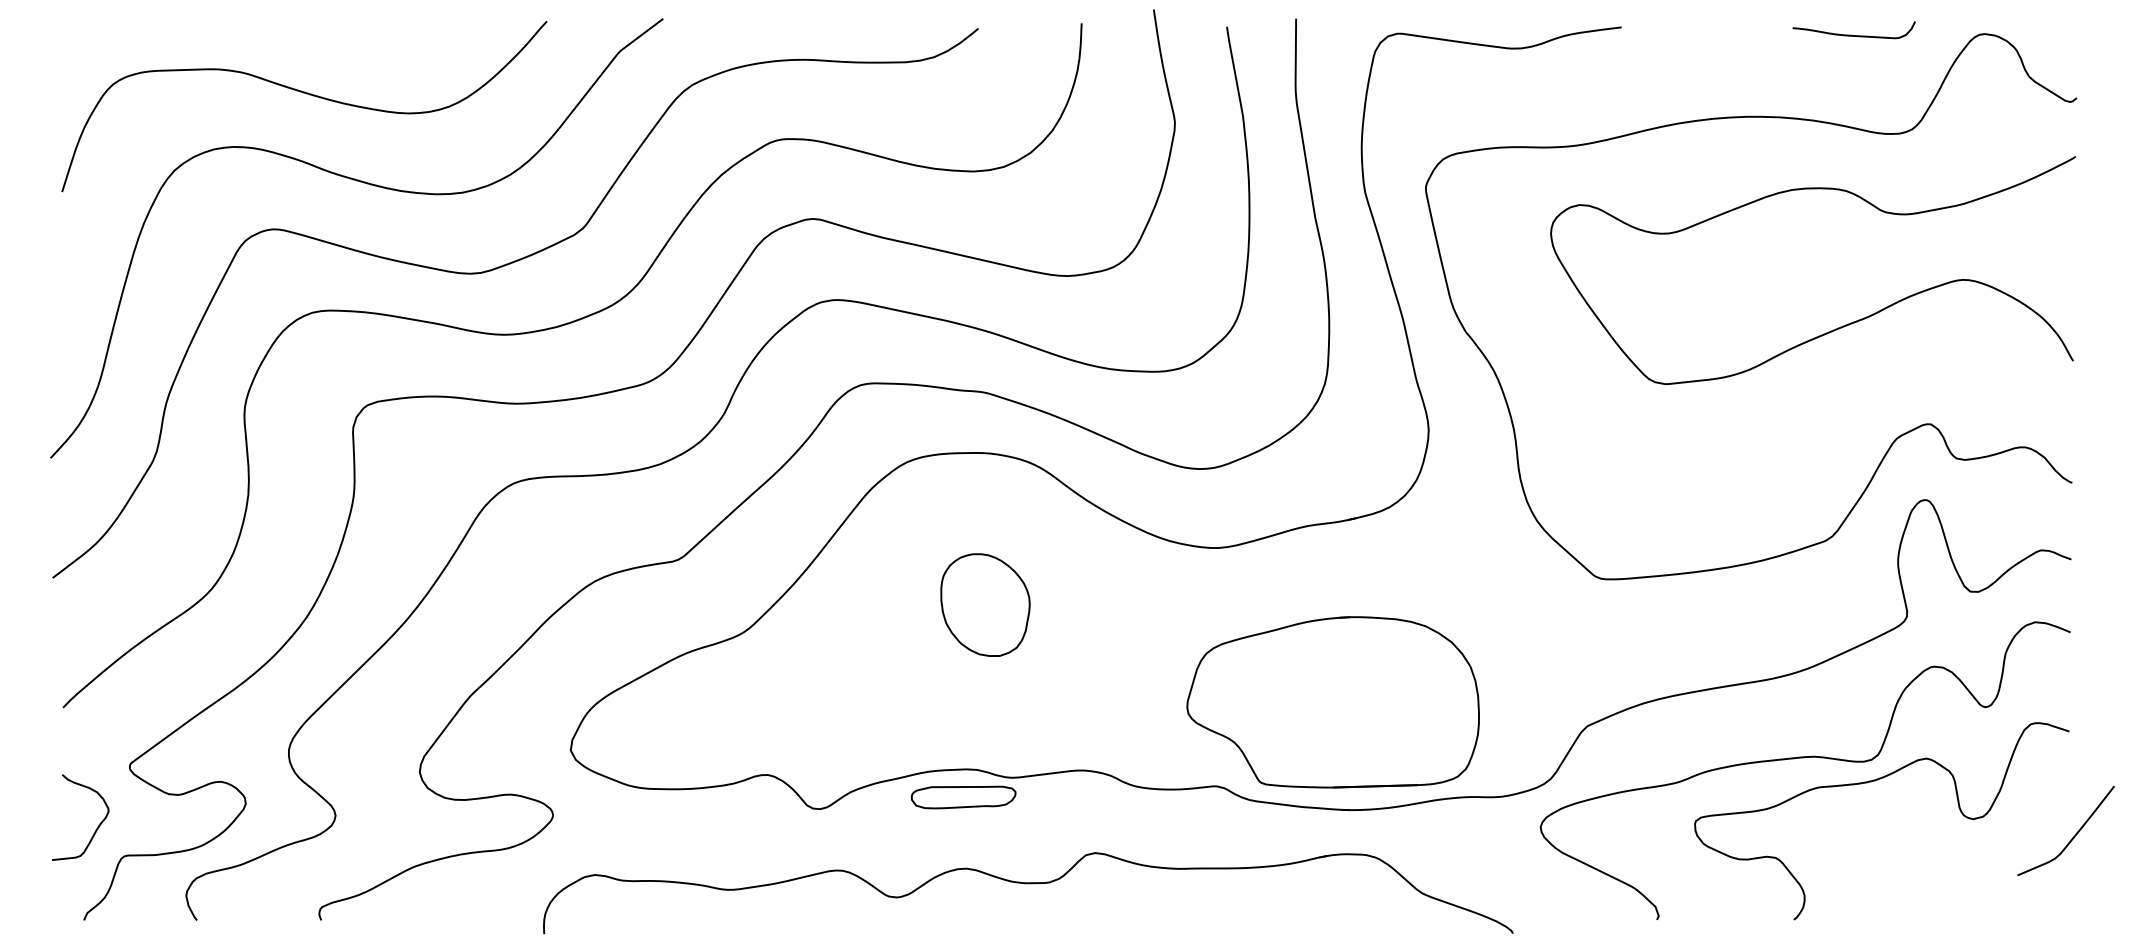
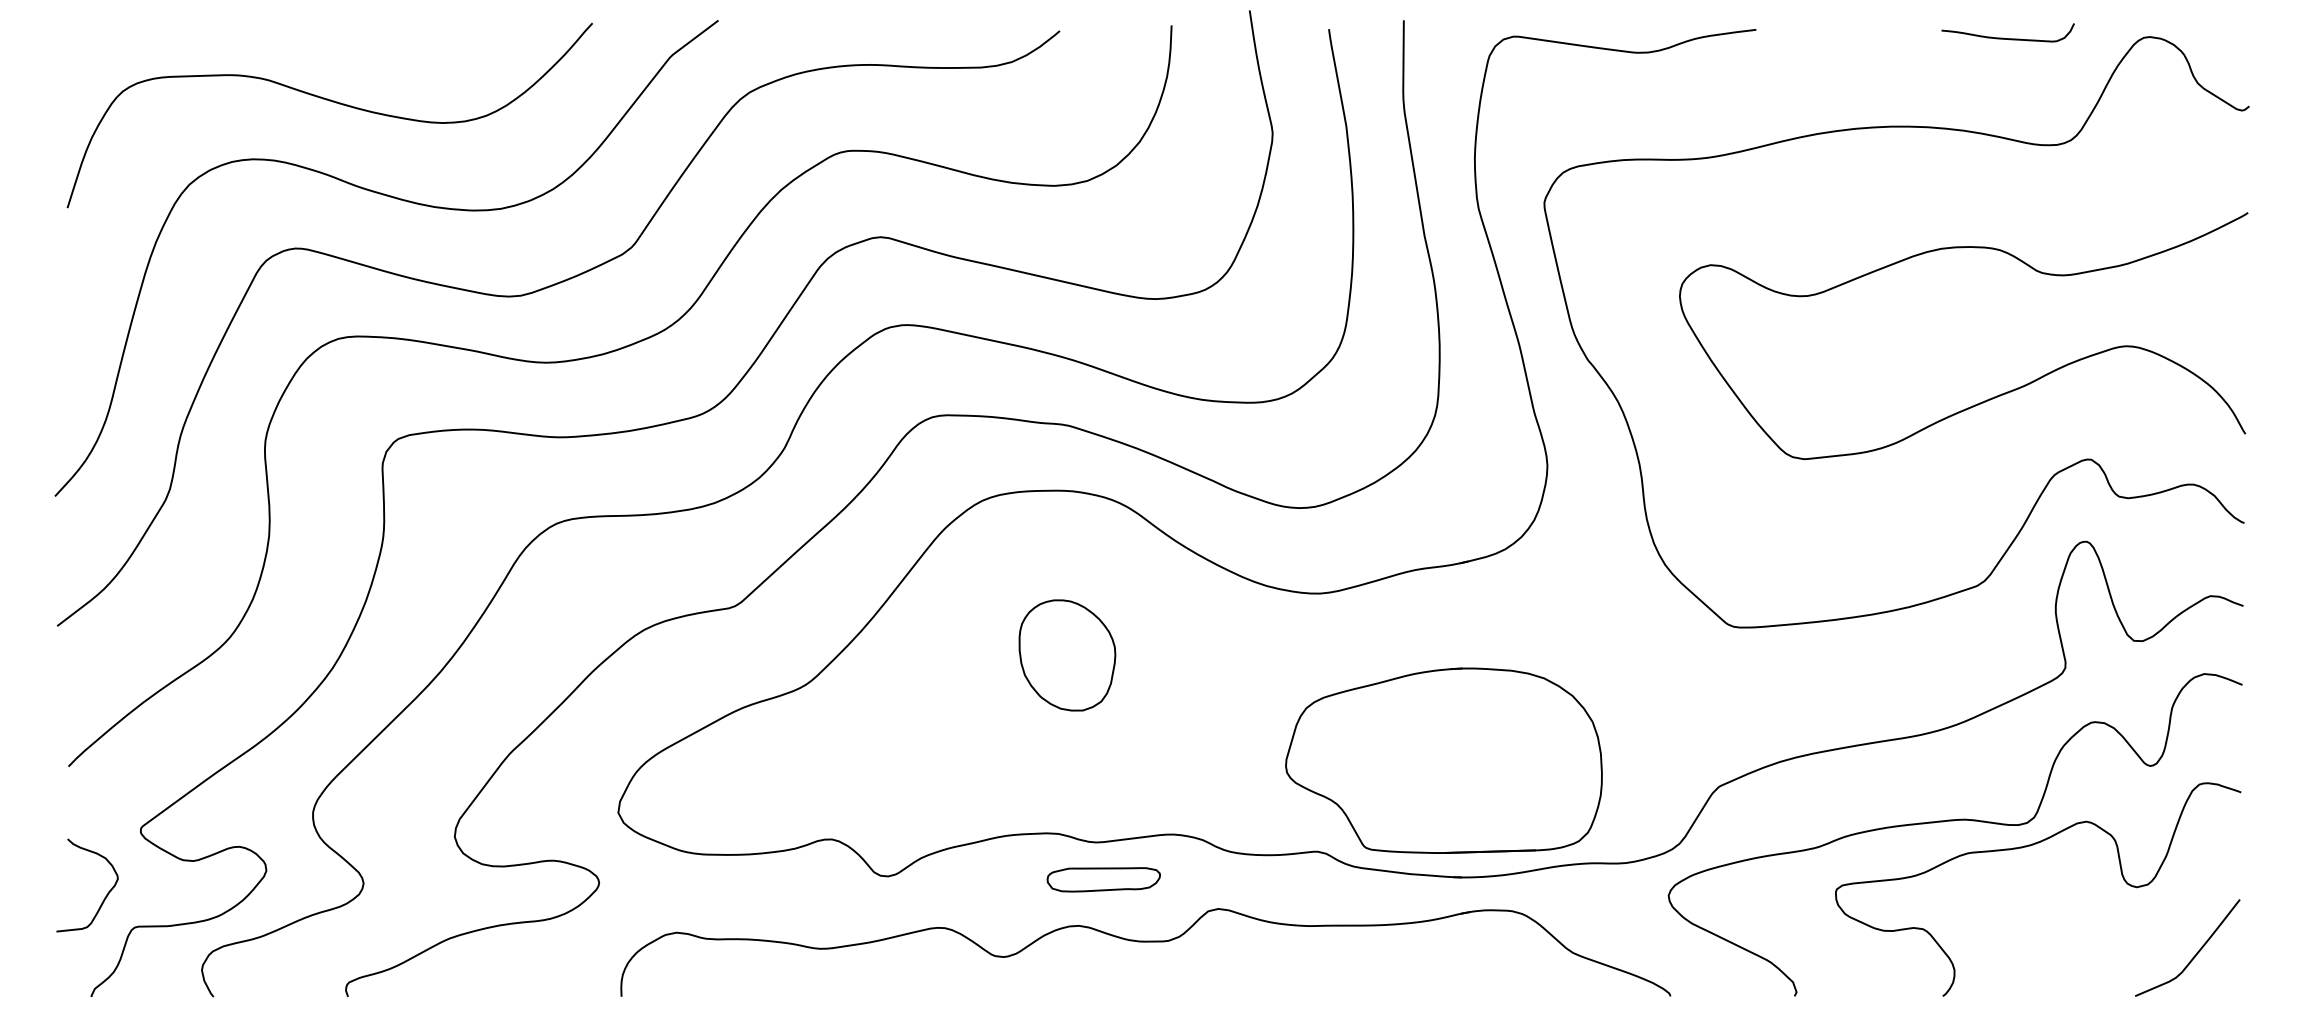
curve: (1838, 327) -> (1991, 397), moved
part: (963, 797) -> (1103, 879), moved
curve: (2074, 835) -> (2196, 952), moved
part: (1028, 884) -> (1145, 942), moved

